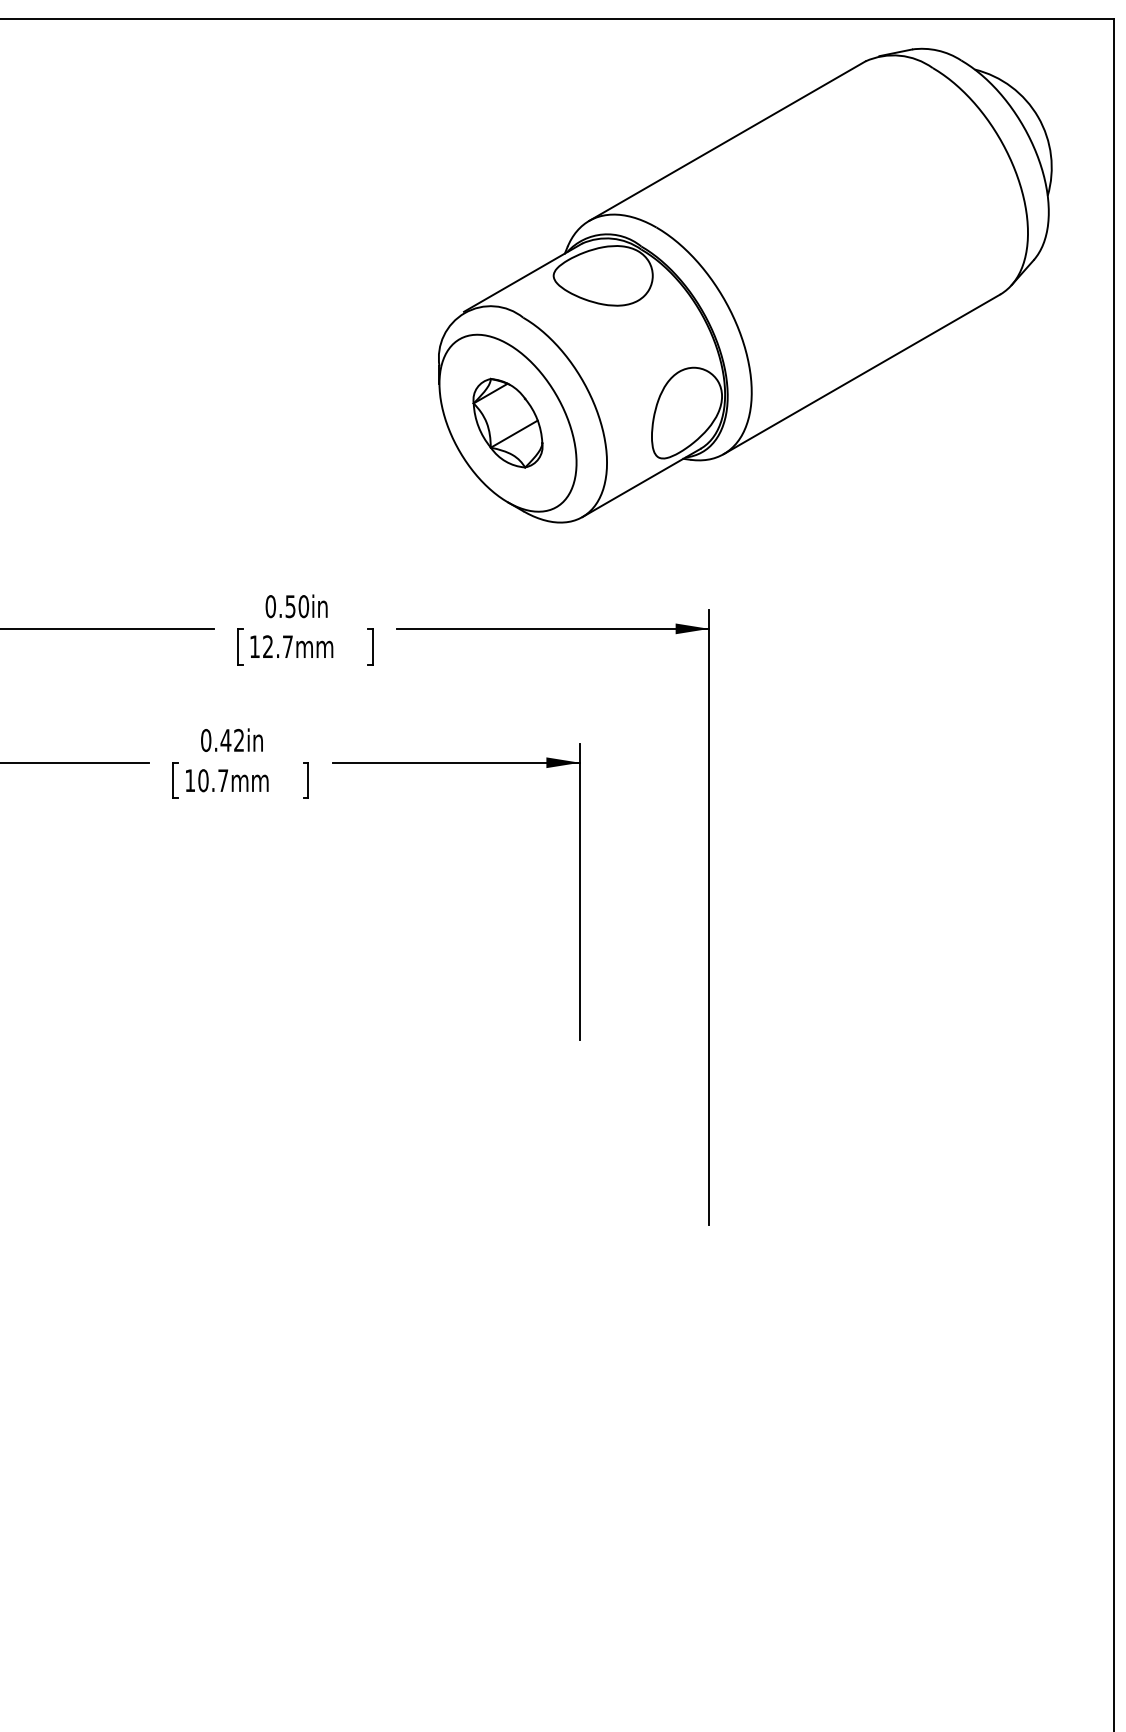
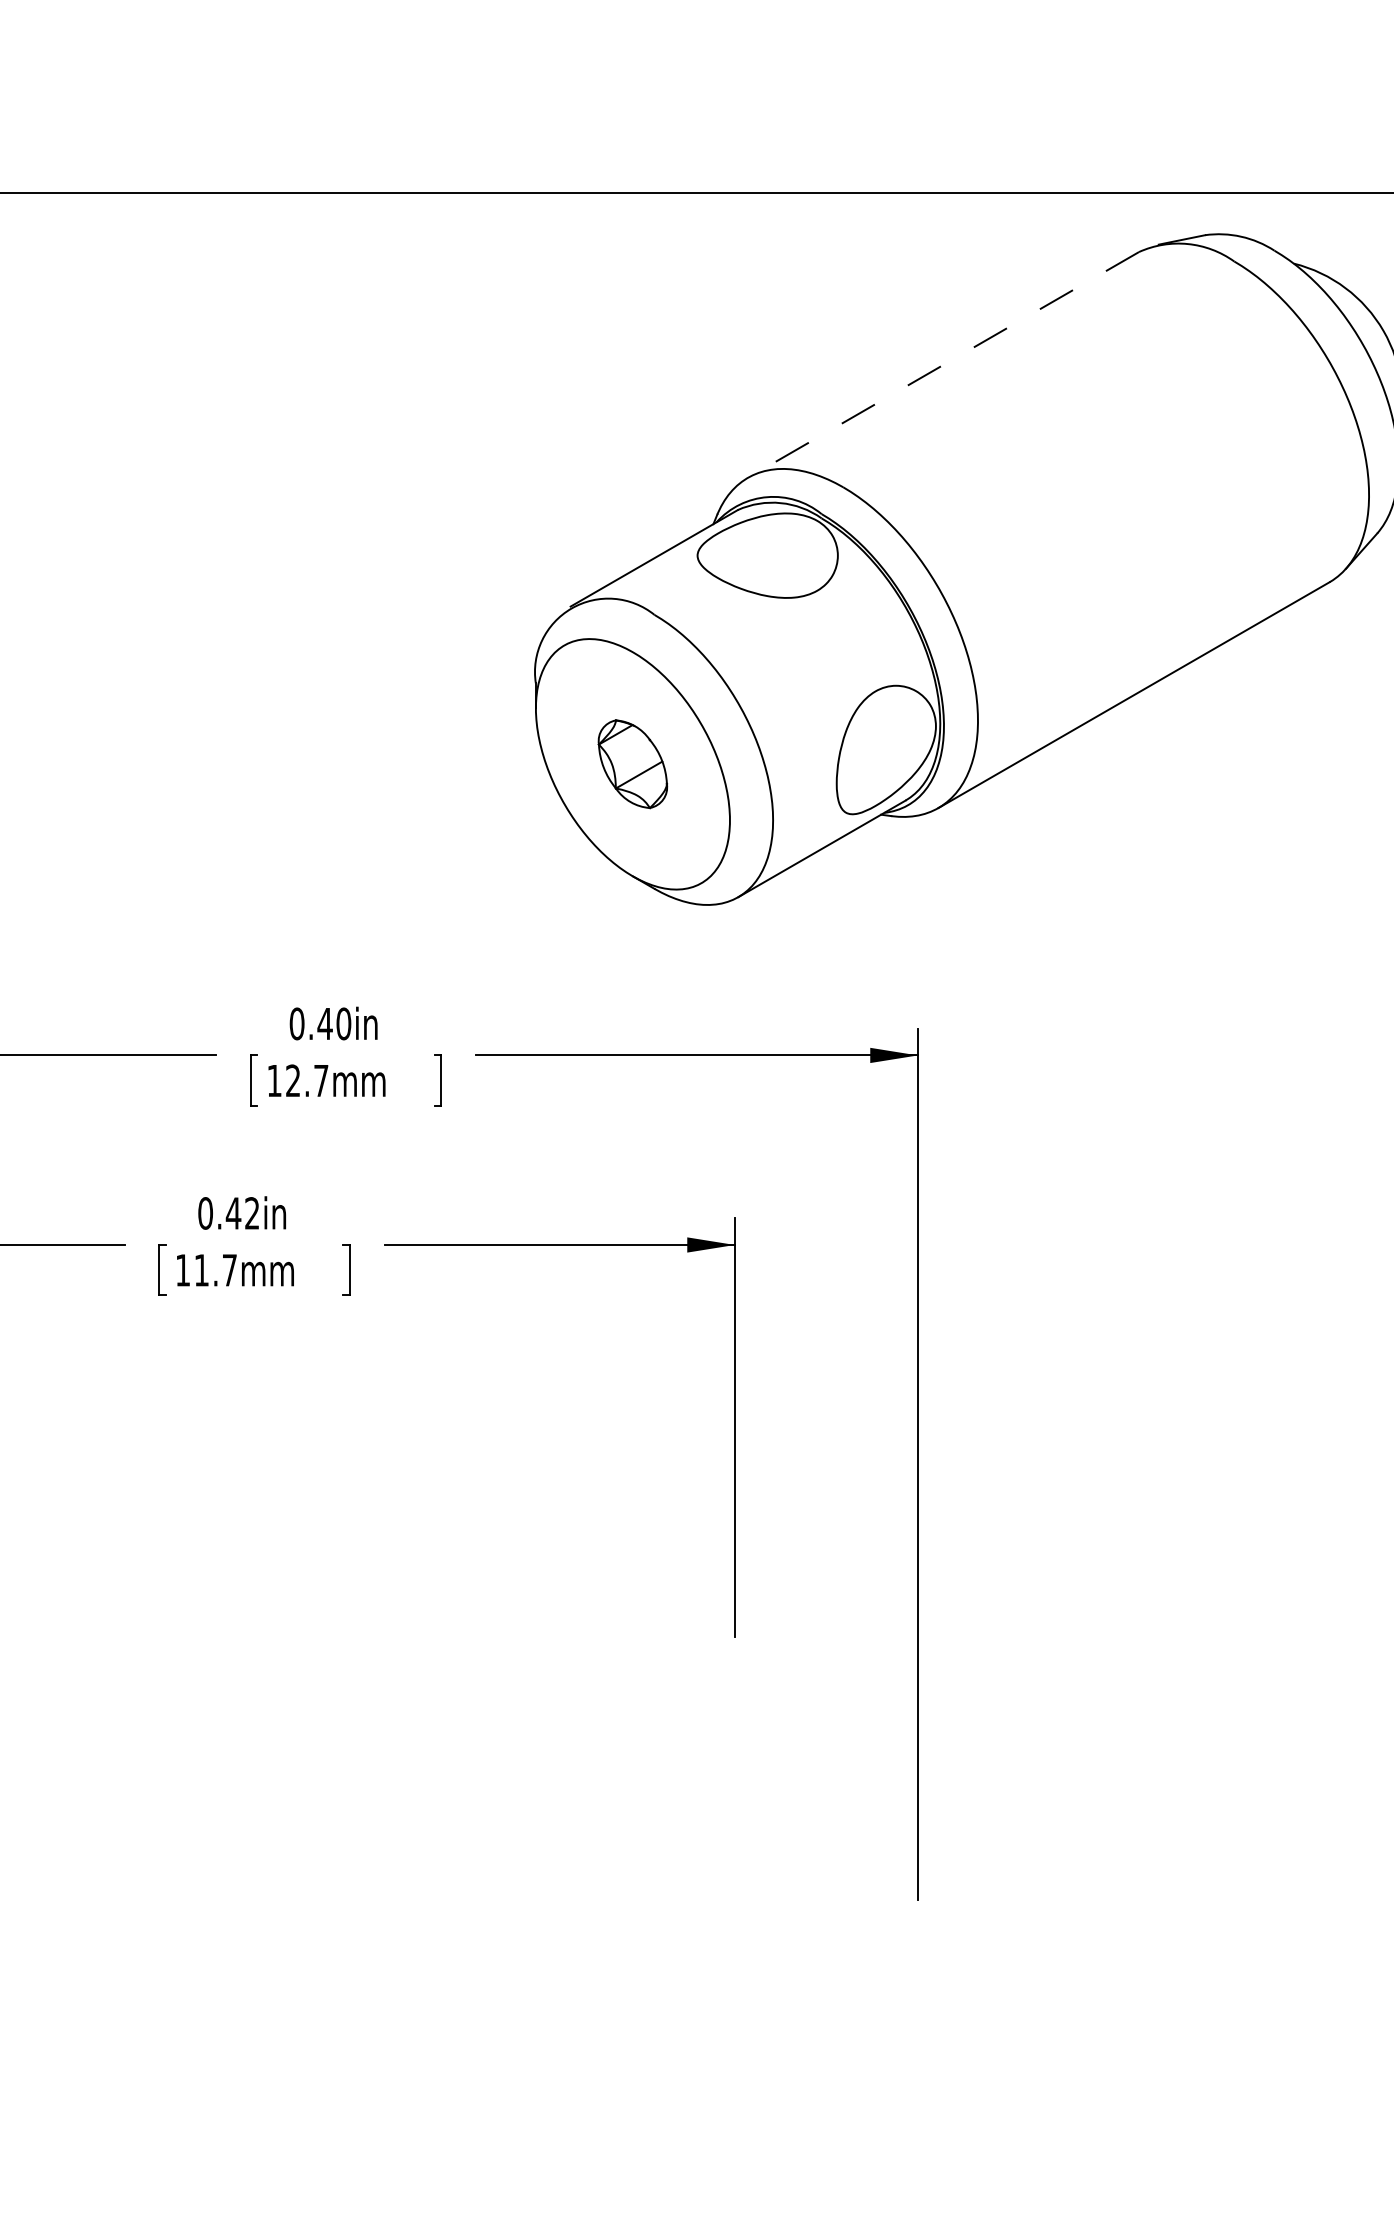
line: (726, 141) -> (942, 365), solid -> dashed
part: (507, 422) -> (632, 763), size x0.7
text: (290, 606) -> (324, 1023), 0.50in -> 0.40in
text: (203, 780) -> (201, 1270), 10.7mm -> 11.7mm

